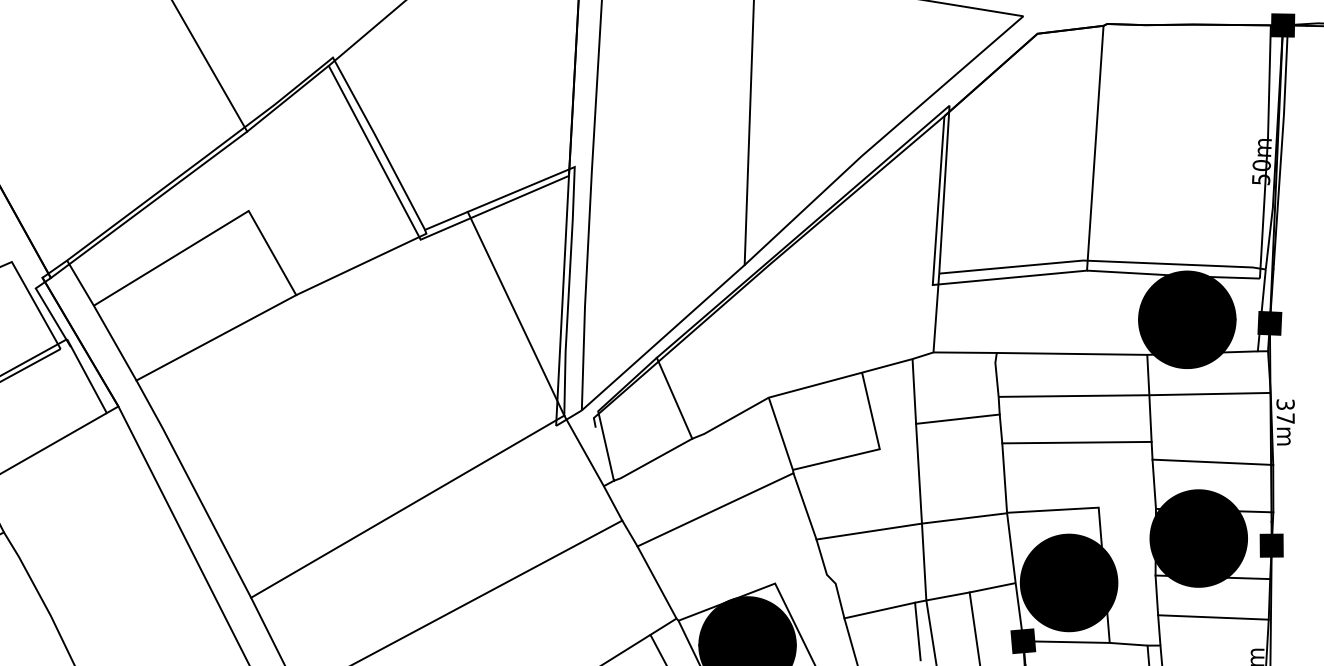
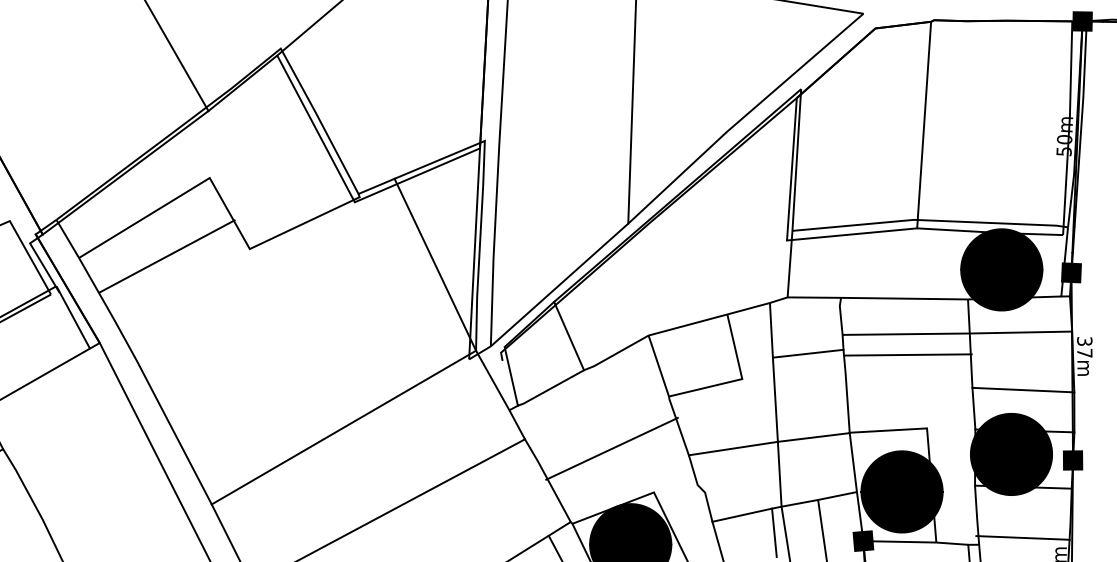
line: (216, 337) -> (167, 256), moved
line: (1076, 442) -> (908, 354), moved
line: (715, 509) -> (612, 448), moved
line: (1213, 617) -> (1023, 537), moved

